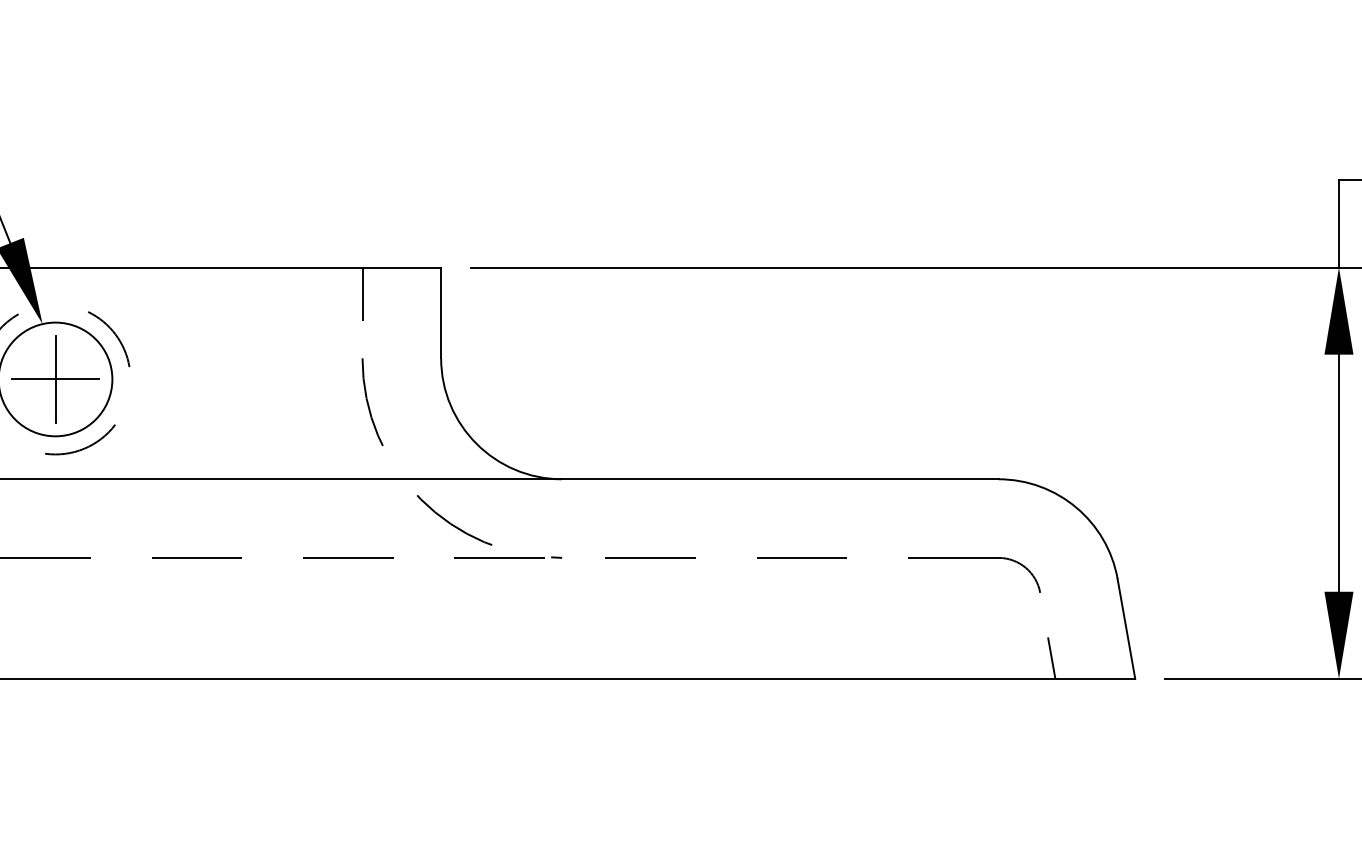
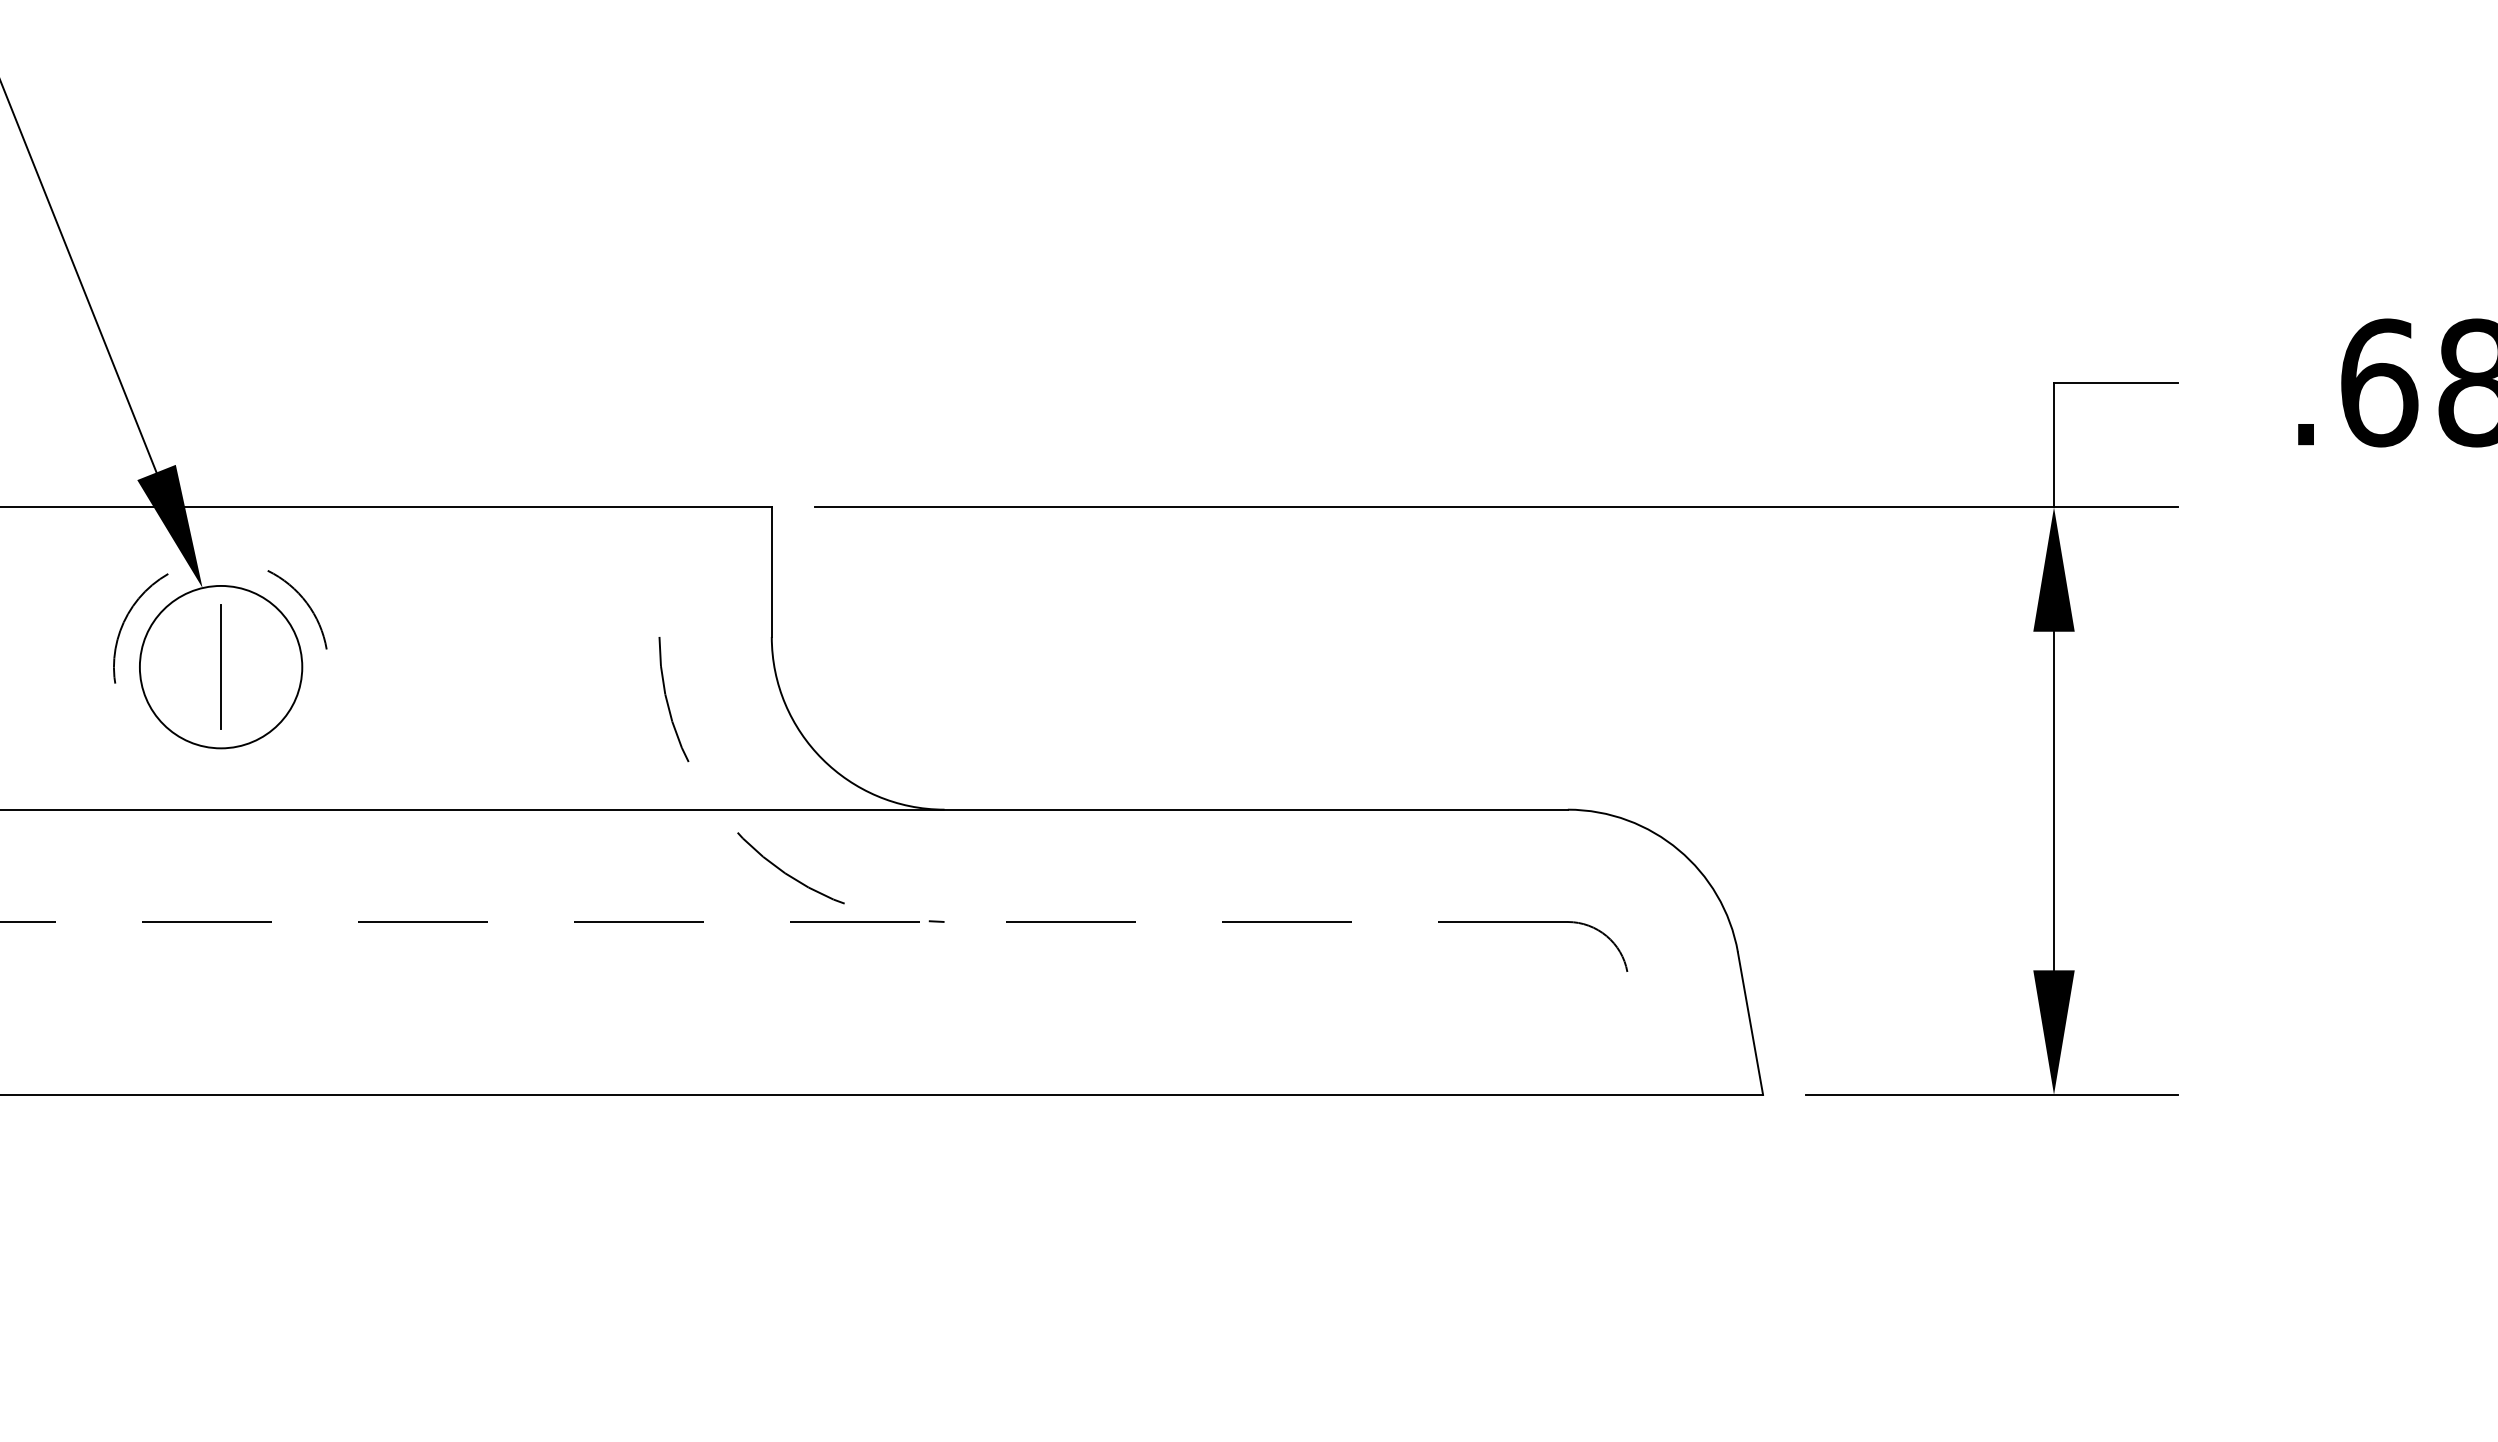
line: (362, 294) -> (659, 545), removed
line: (55, 379) -> (220, 667), removed
arc: (84, 447) -> (262, 764), removed
line: (1051, 657) -> (1643, 1064), removed

